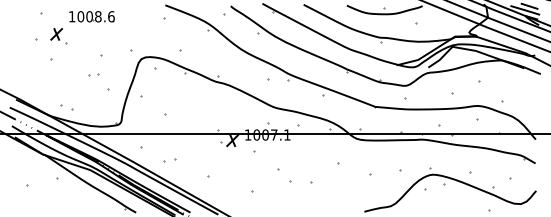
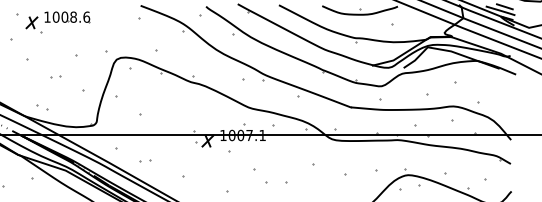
part: (58, 36) -> (33, 24), moved
part: (93, 74) -> (55, 76), moved

